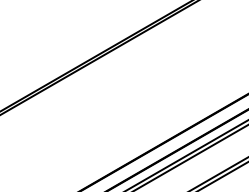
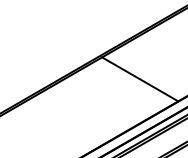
line: (166, 80) -> (140, 79), added

